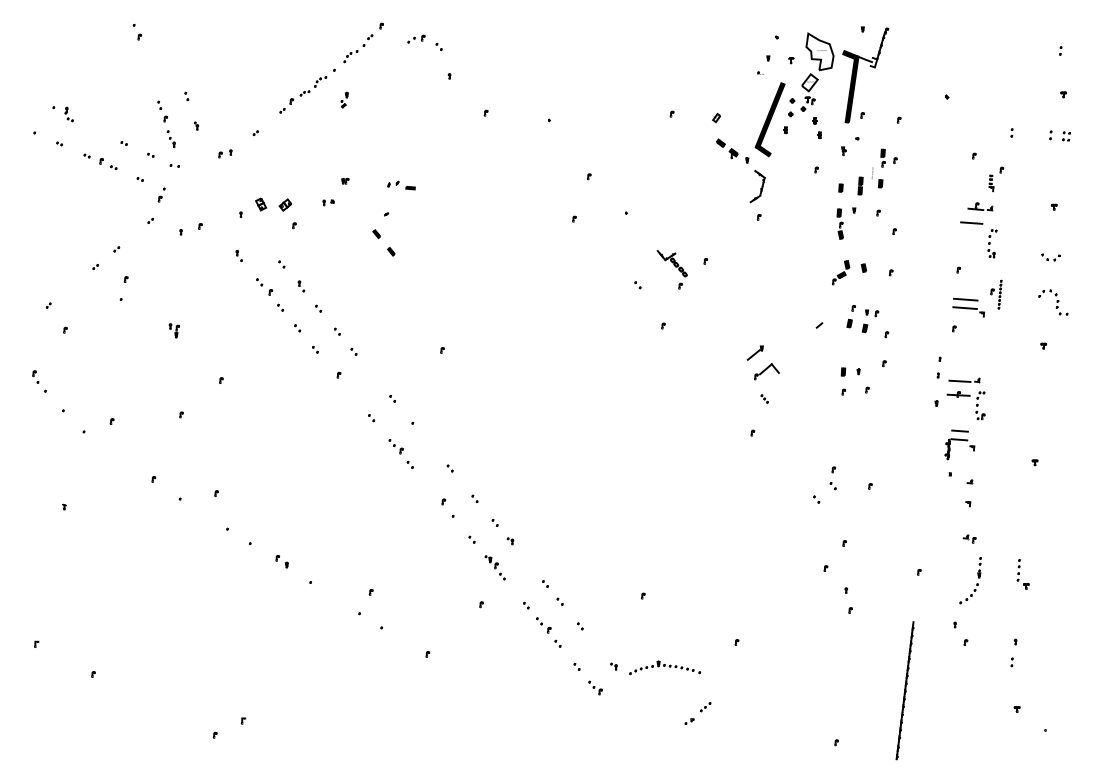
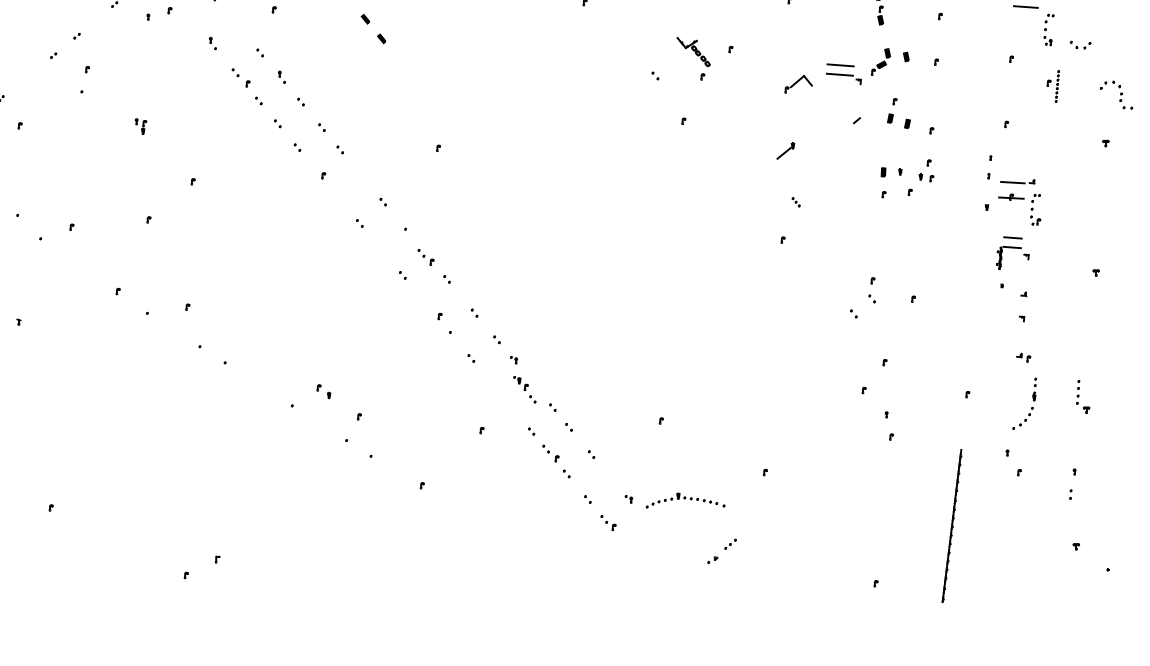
part: (1050, 257) -> (1080, 45), moved
part: (968, 307) -> (843, 74), moved
part: (872, 313) -> (926, 178), moved
part: (766, 371) -> (798, 84), moved
part: (395, 446) -> (425, 257), moved
part: (281, 561) -> (323, 391), moved
part: (494, 567) -> (524, 389), moved

